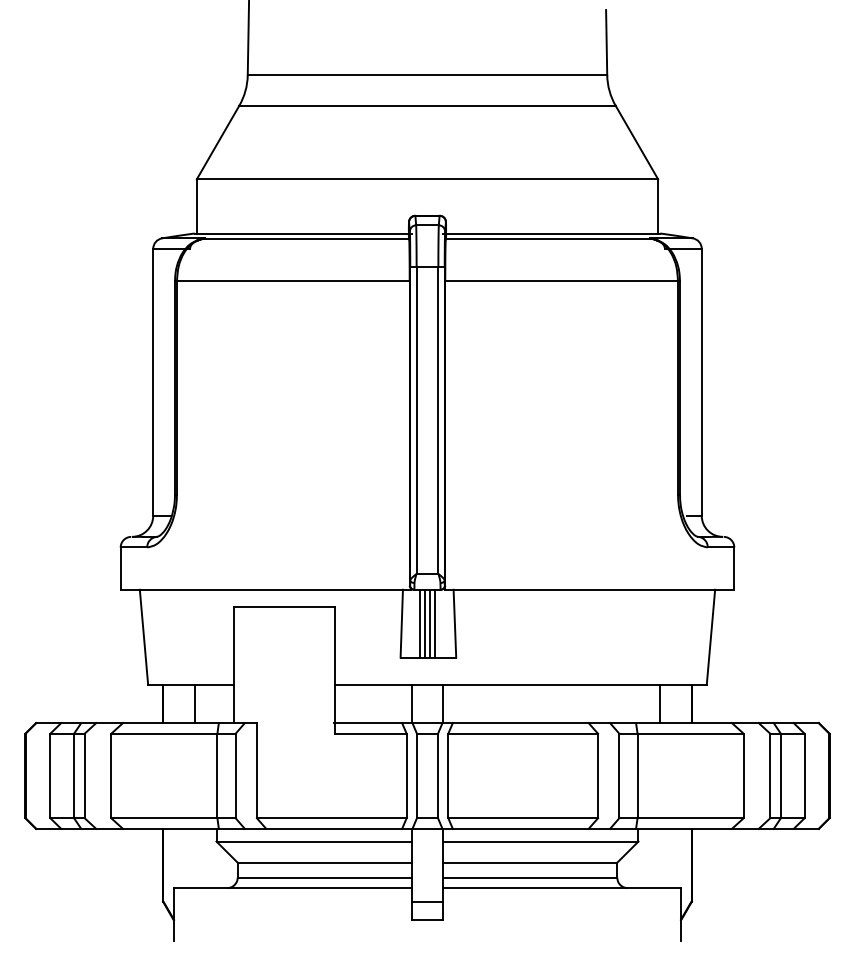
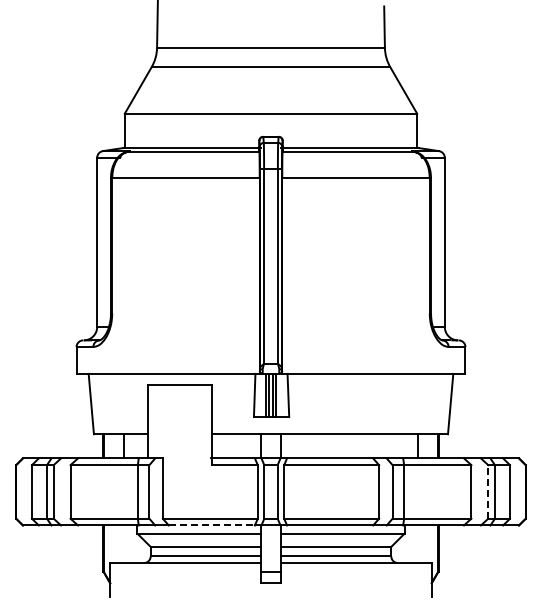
line: (770, 775) -> (488, 491), solid -> dashed
line: (335, 828) -> (212, 525), solid -> dashed

